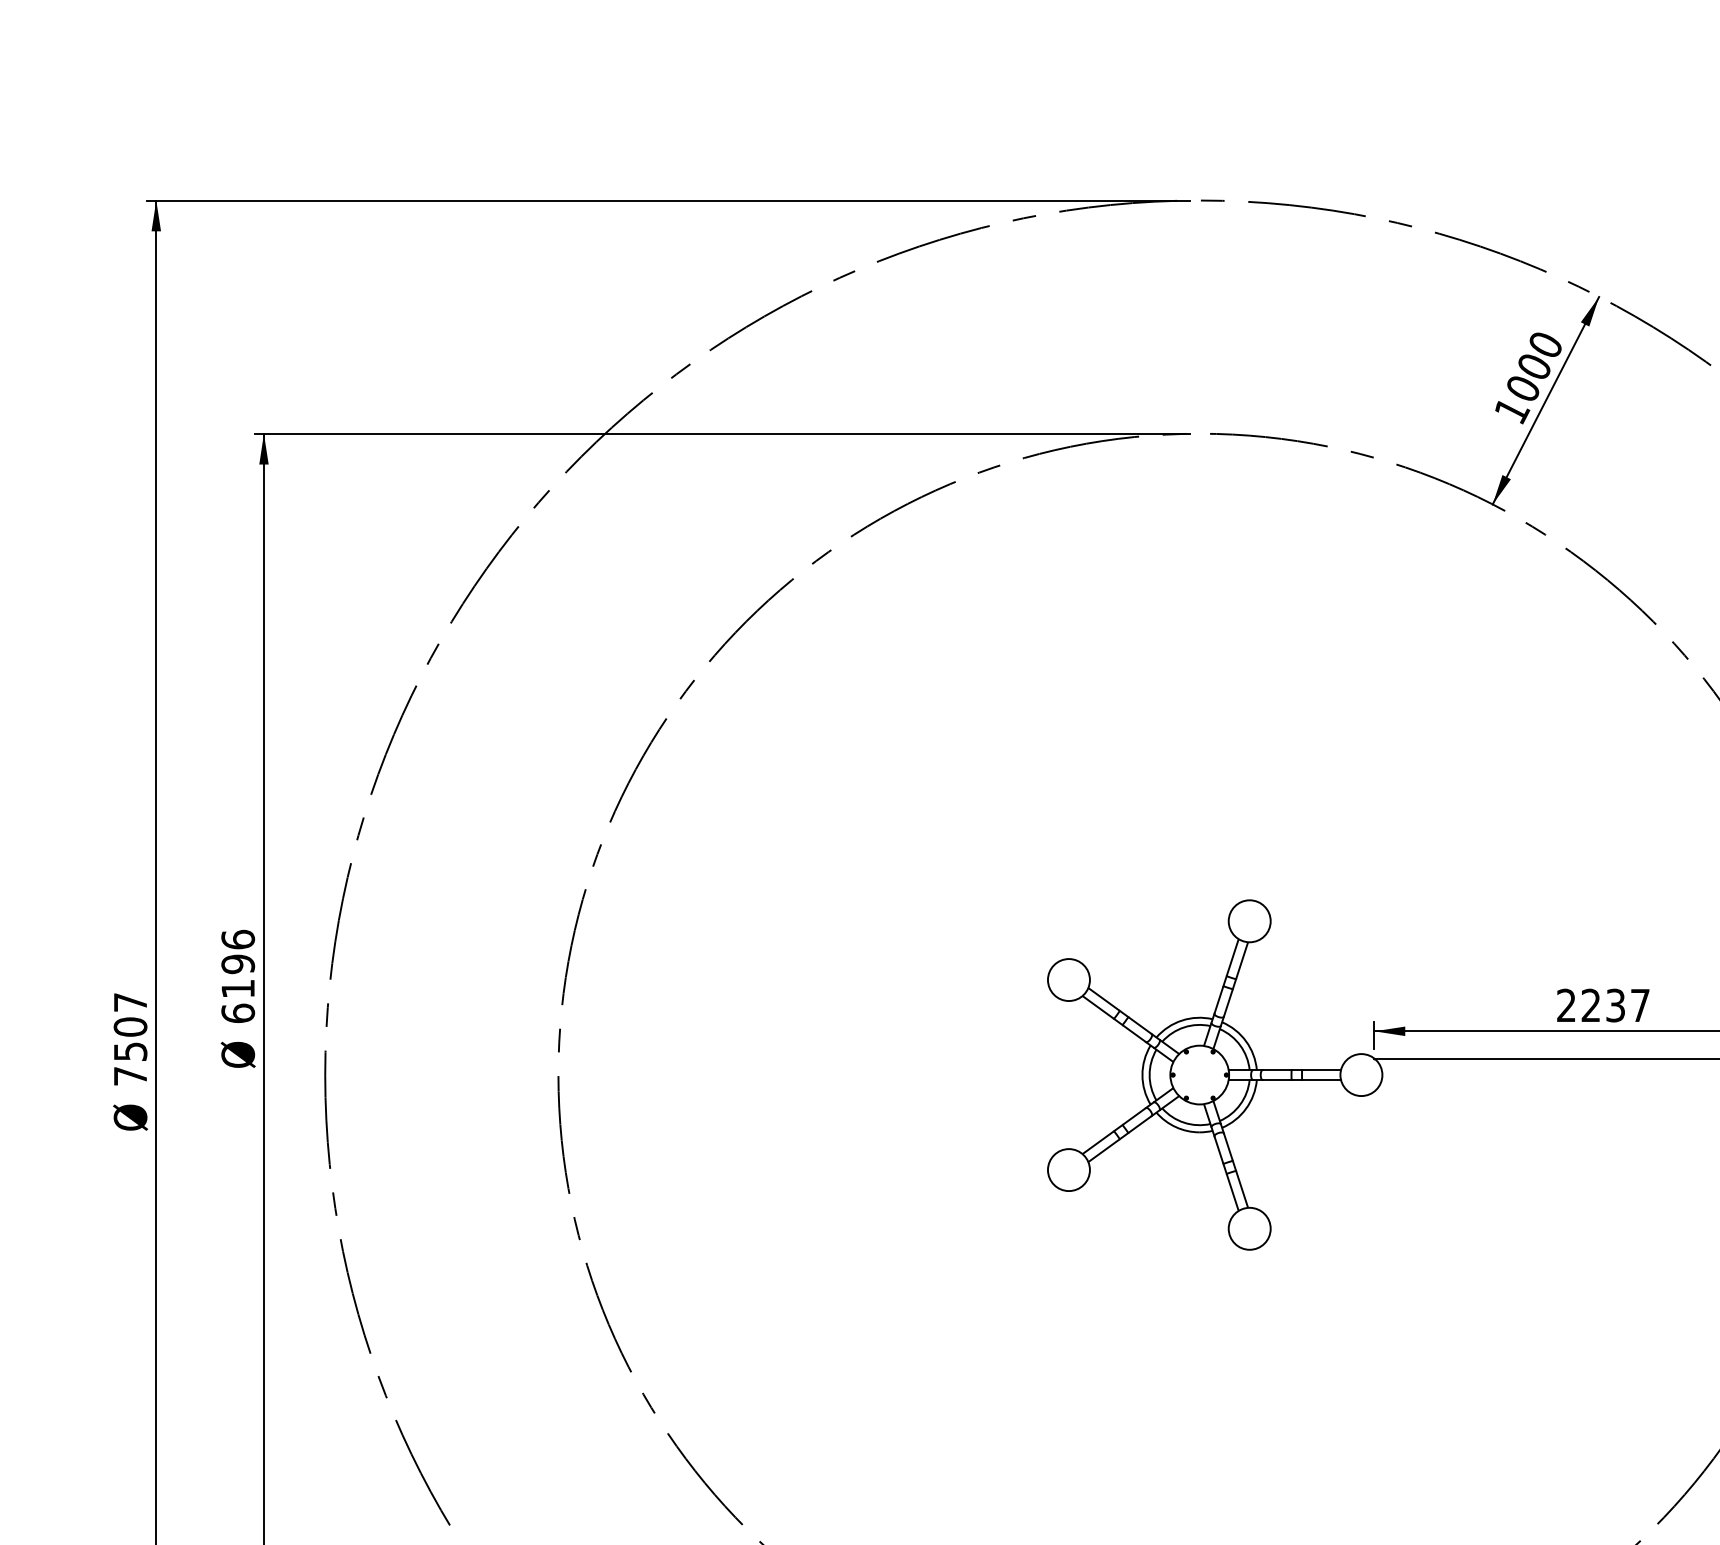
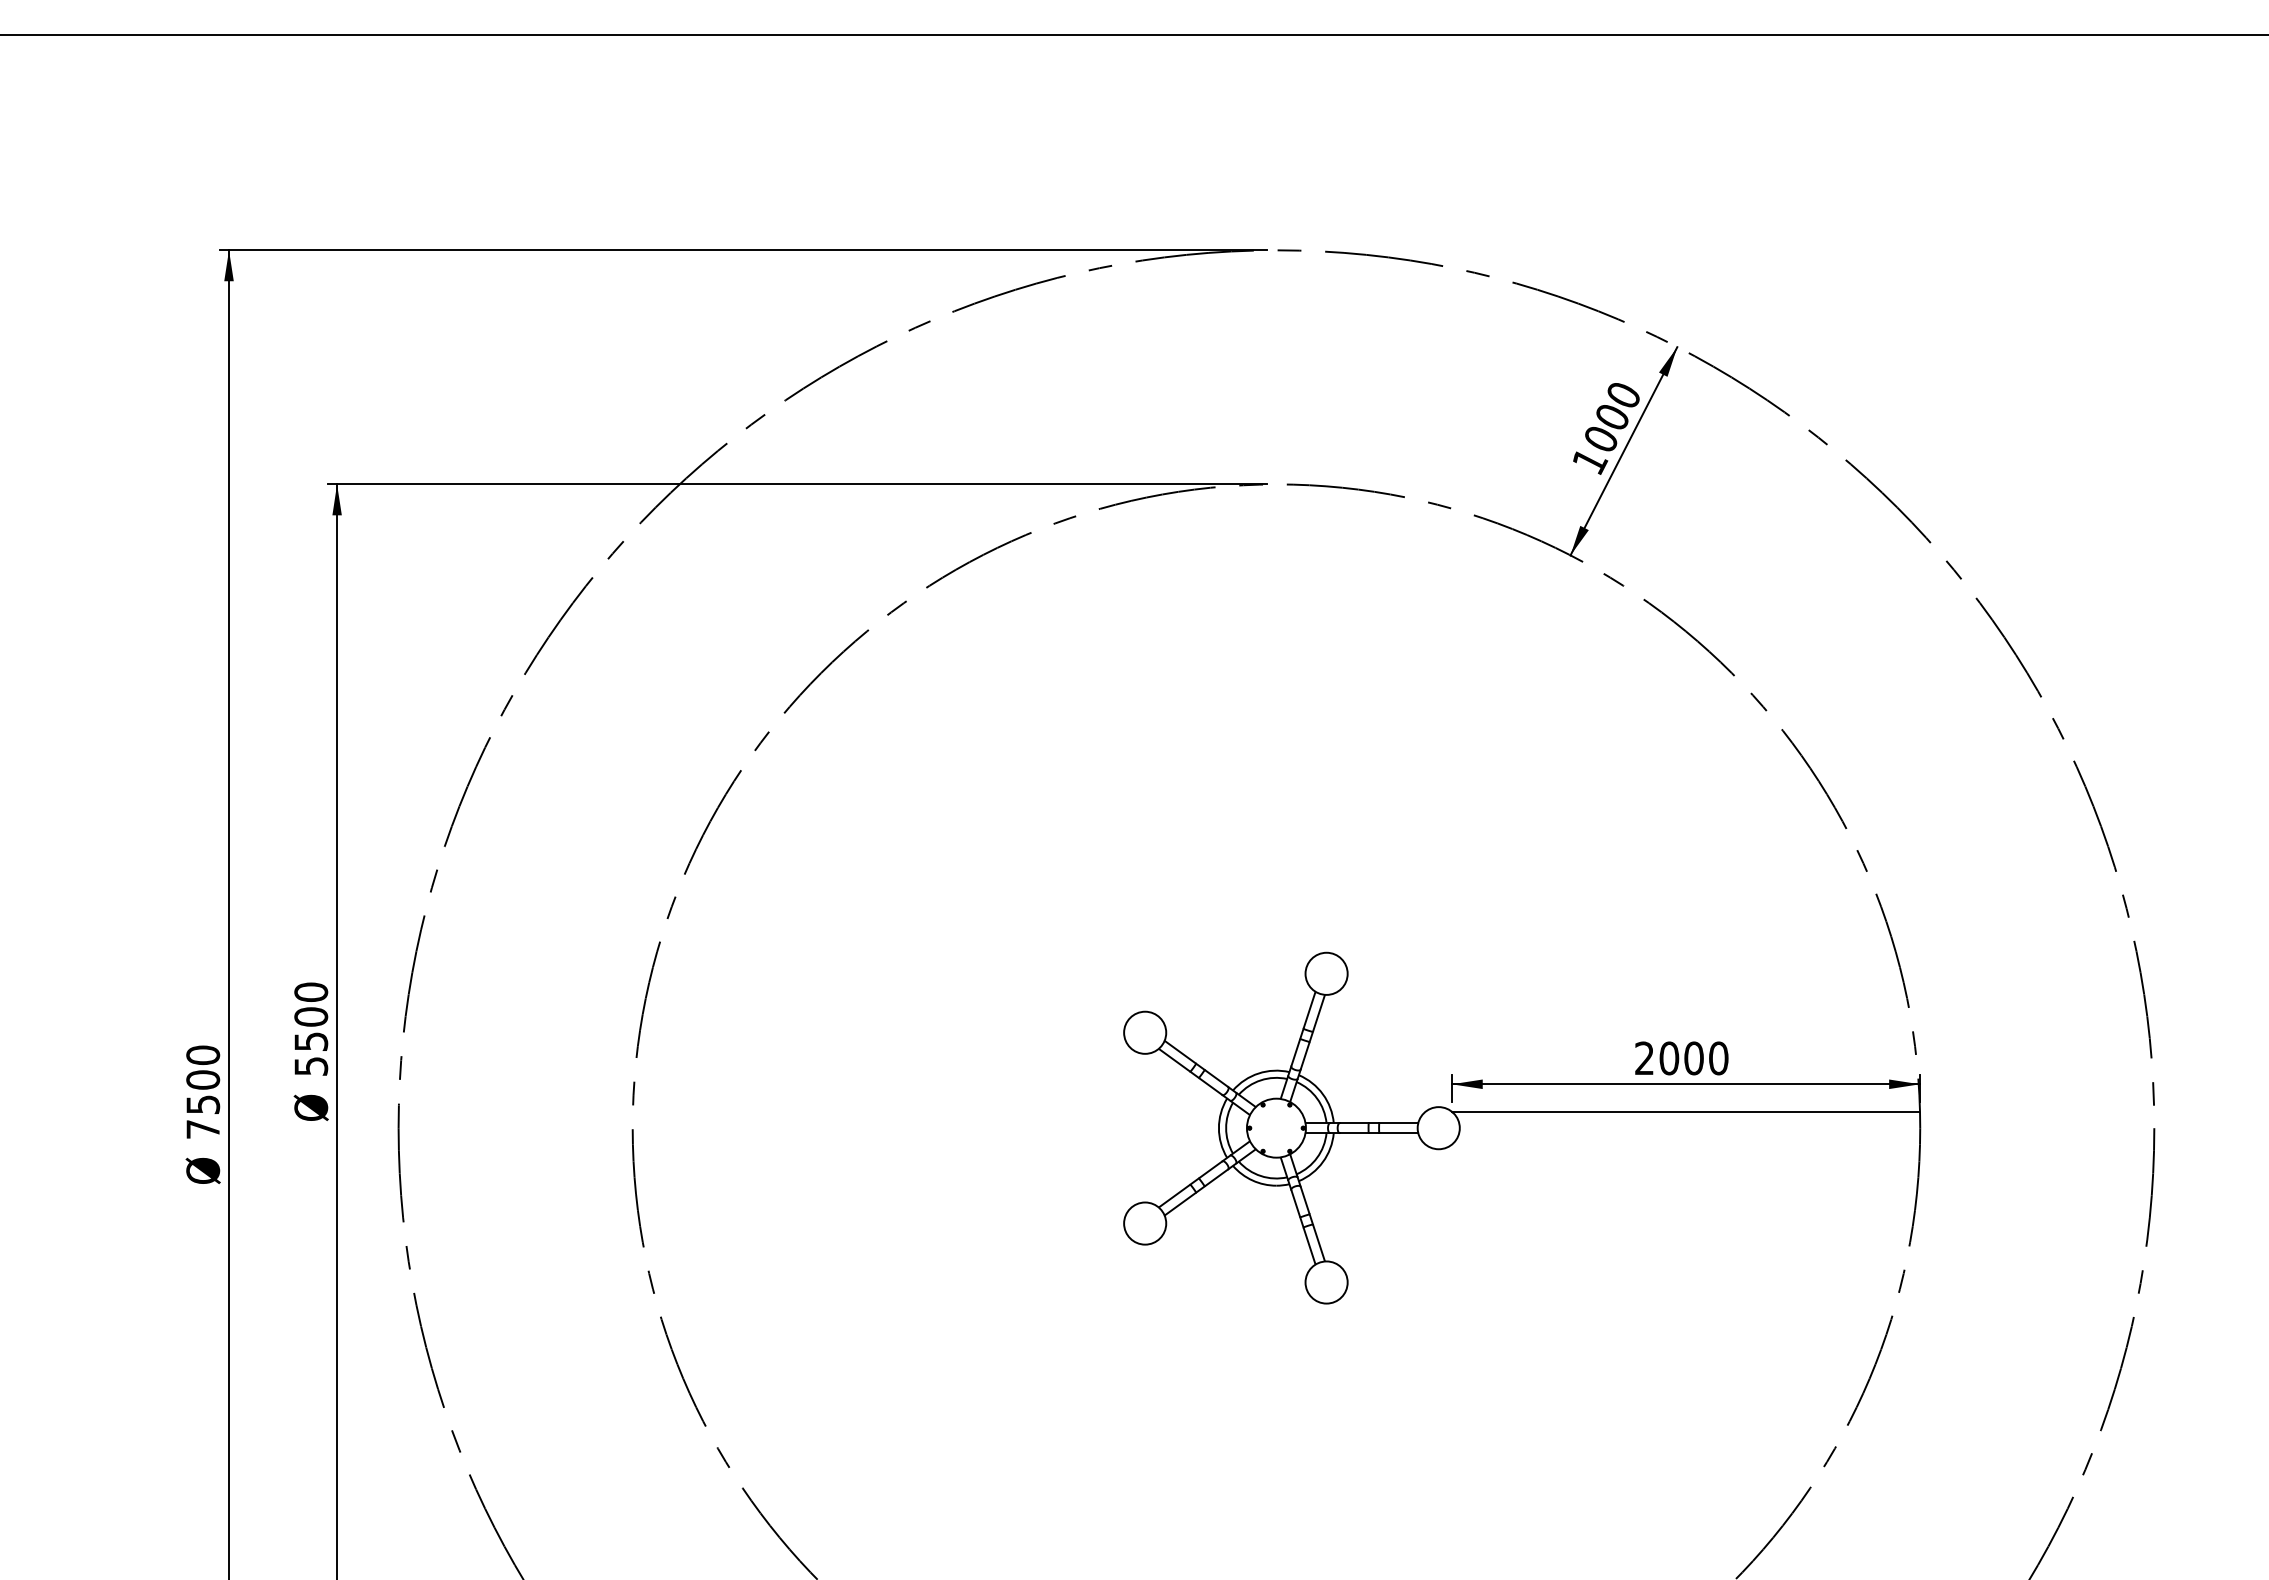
text: (238, 975) -> (311, 1028), 6196 -> 5500
text: (130, 1002) -> (203, 1055), 7507 -> 7500
text: (1615, 1005) -> (1693, 1058), 2237 -> 2000

